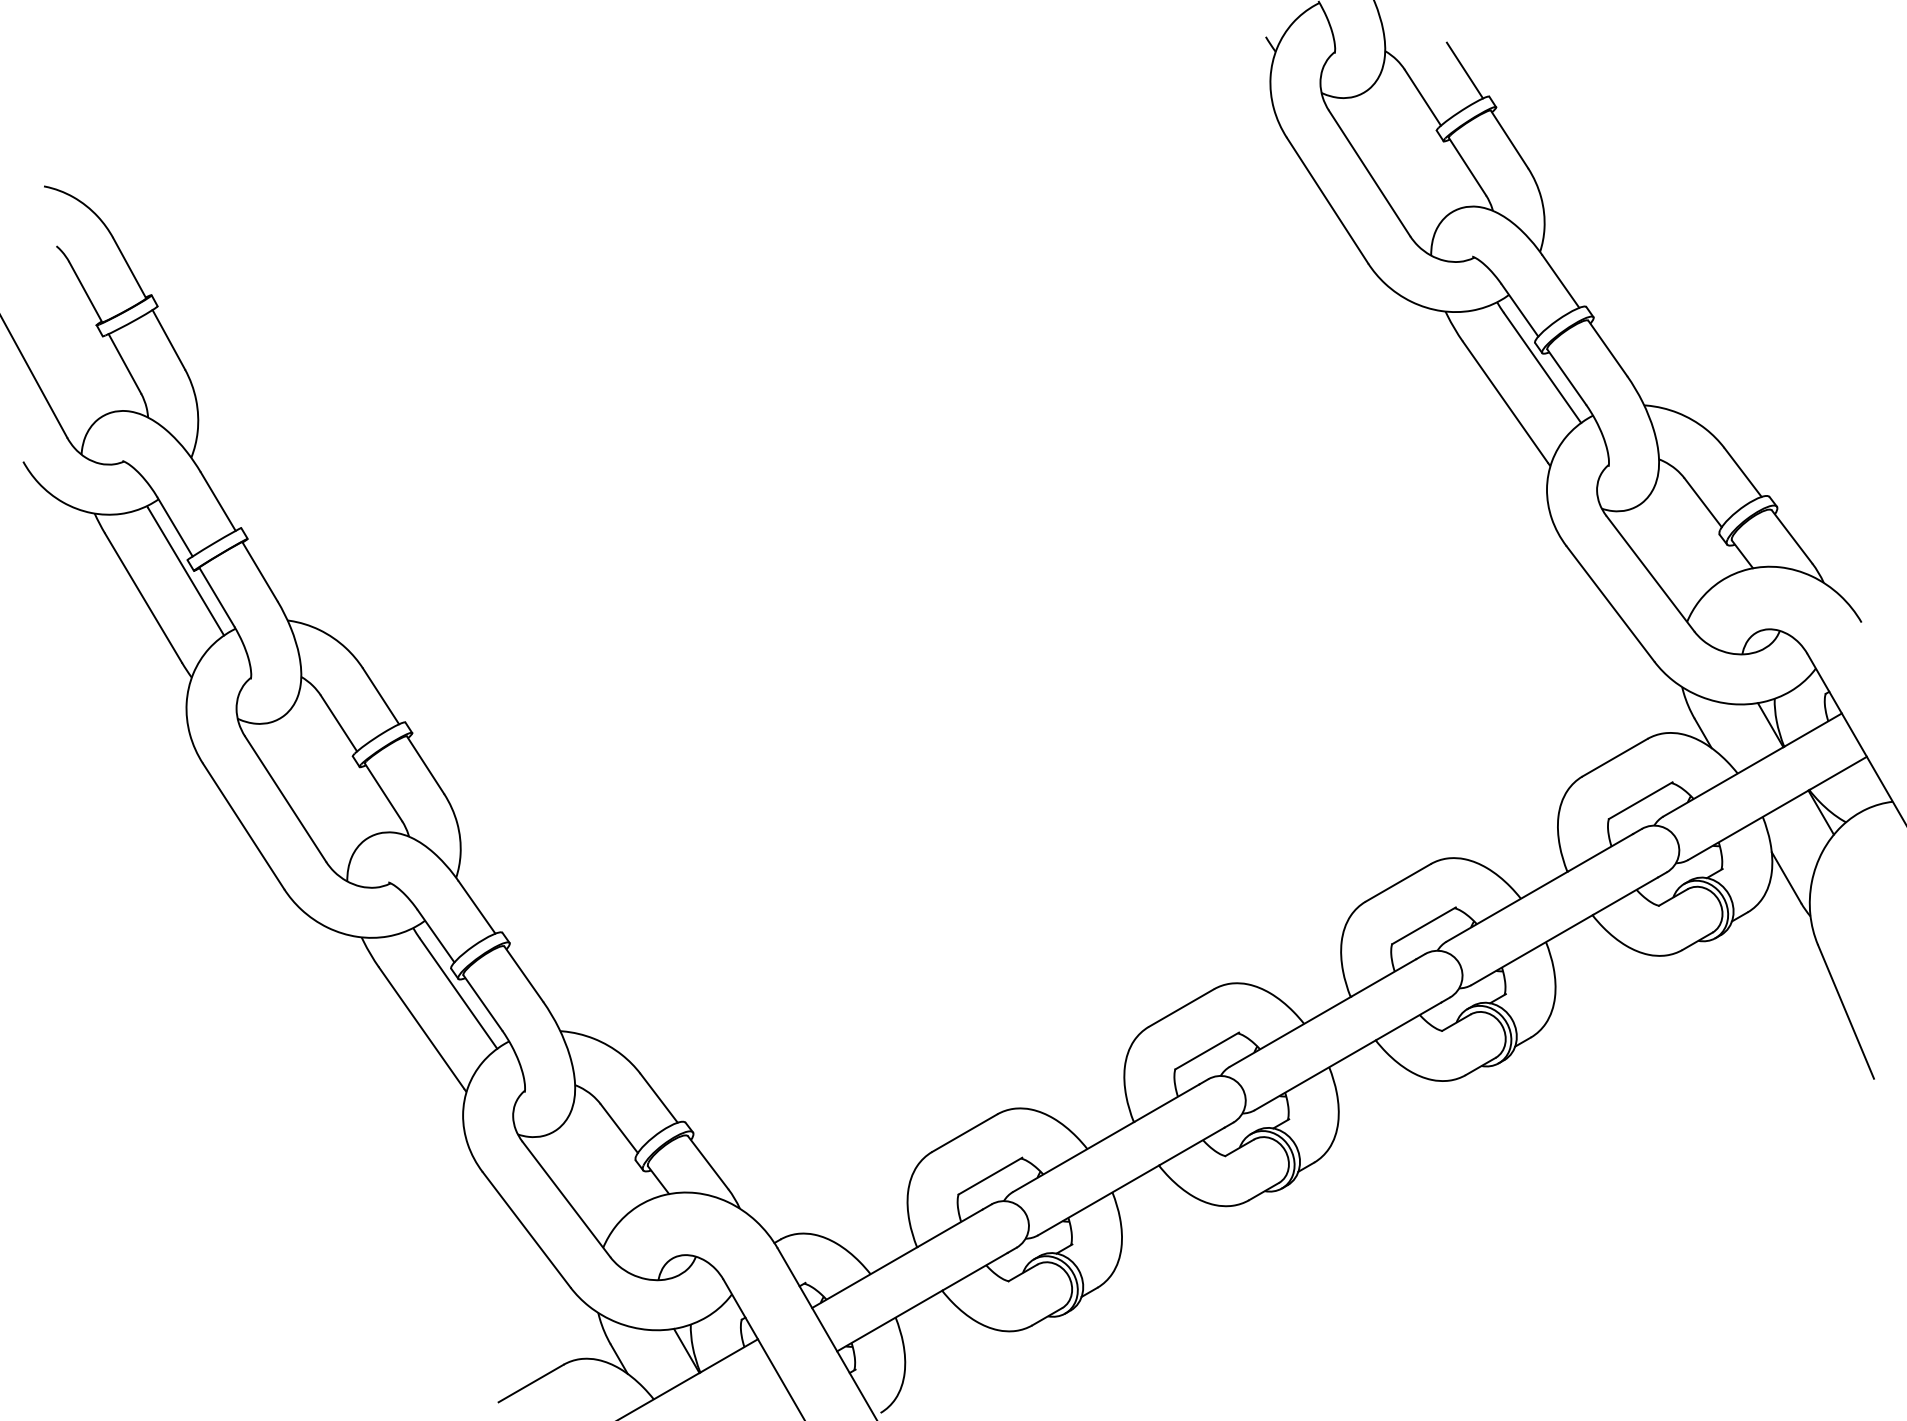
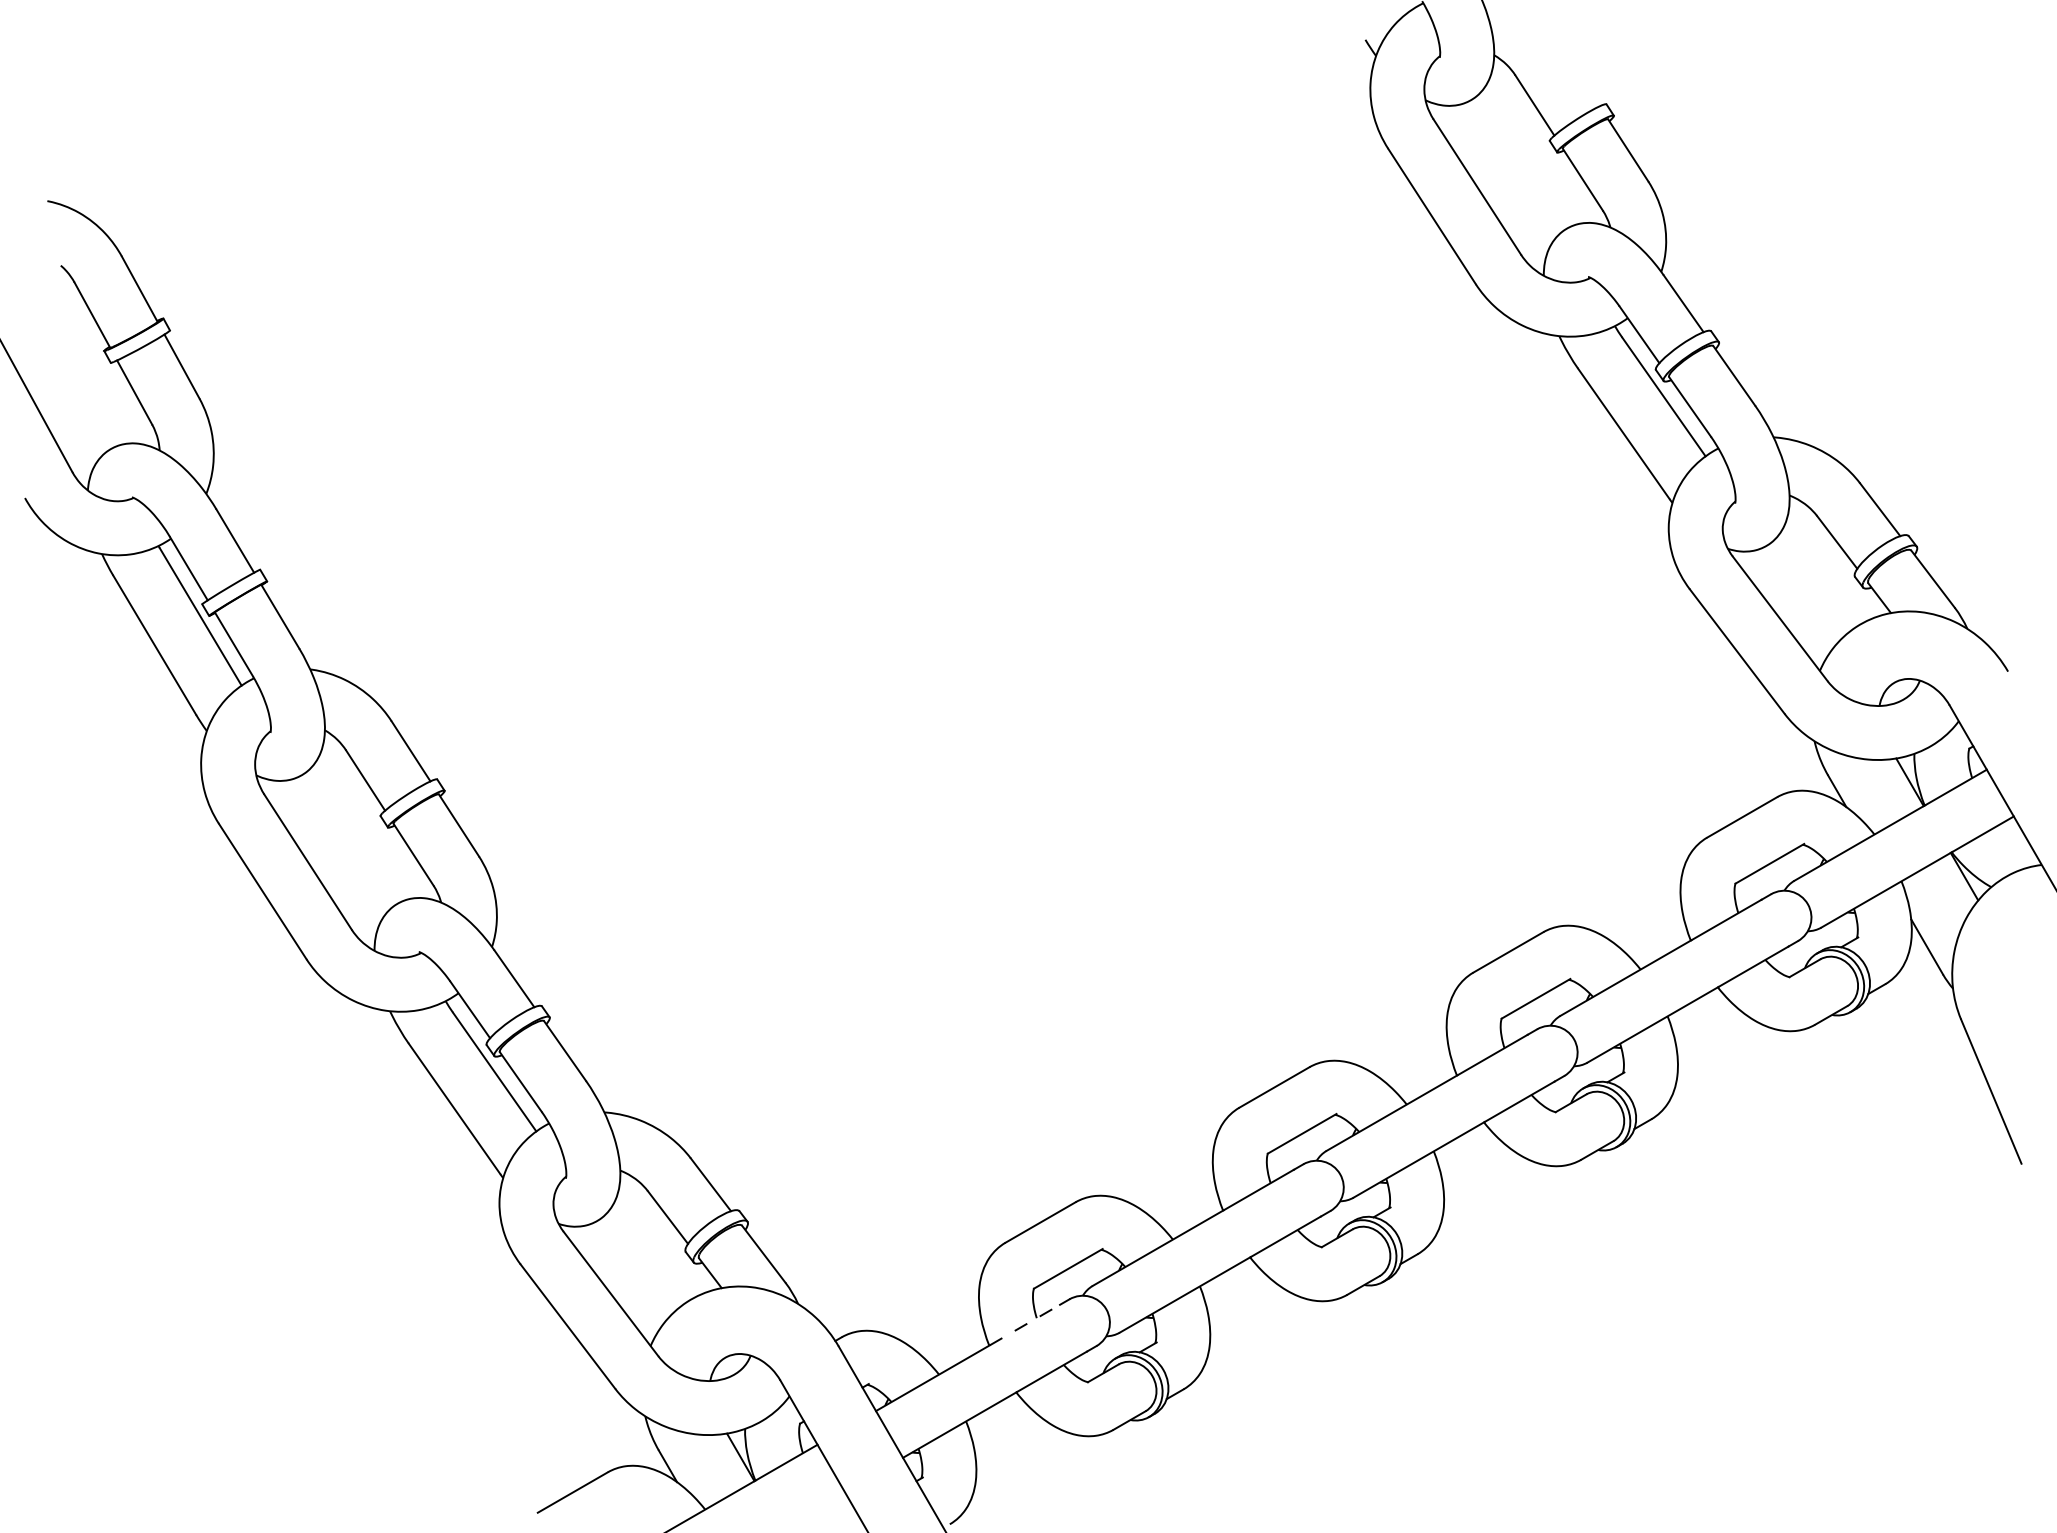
line: (1464, 70) -> (1579, 76), removed
line: (949, 1228) -> (1024, 1325), solid -> dashed

